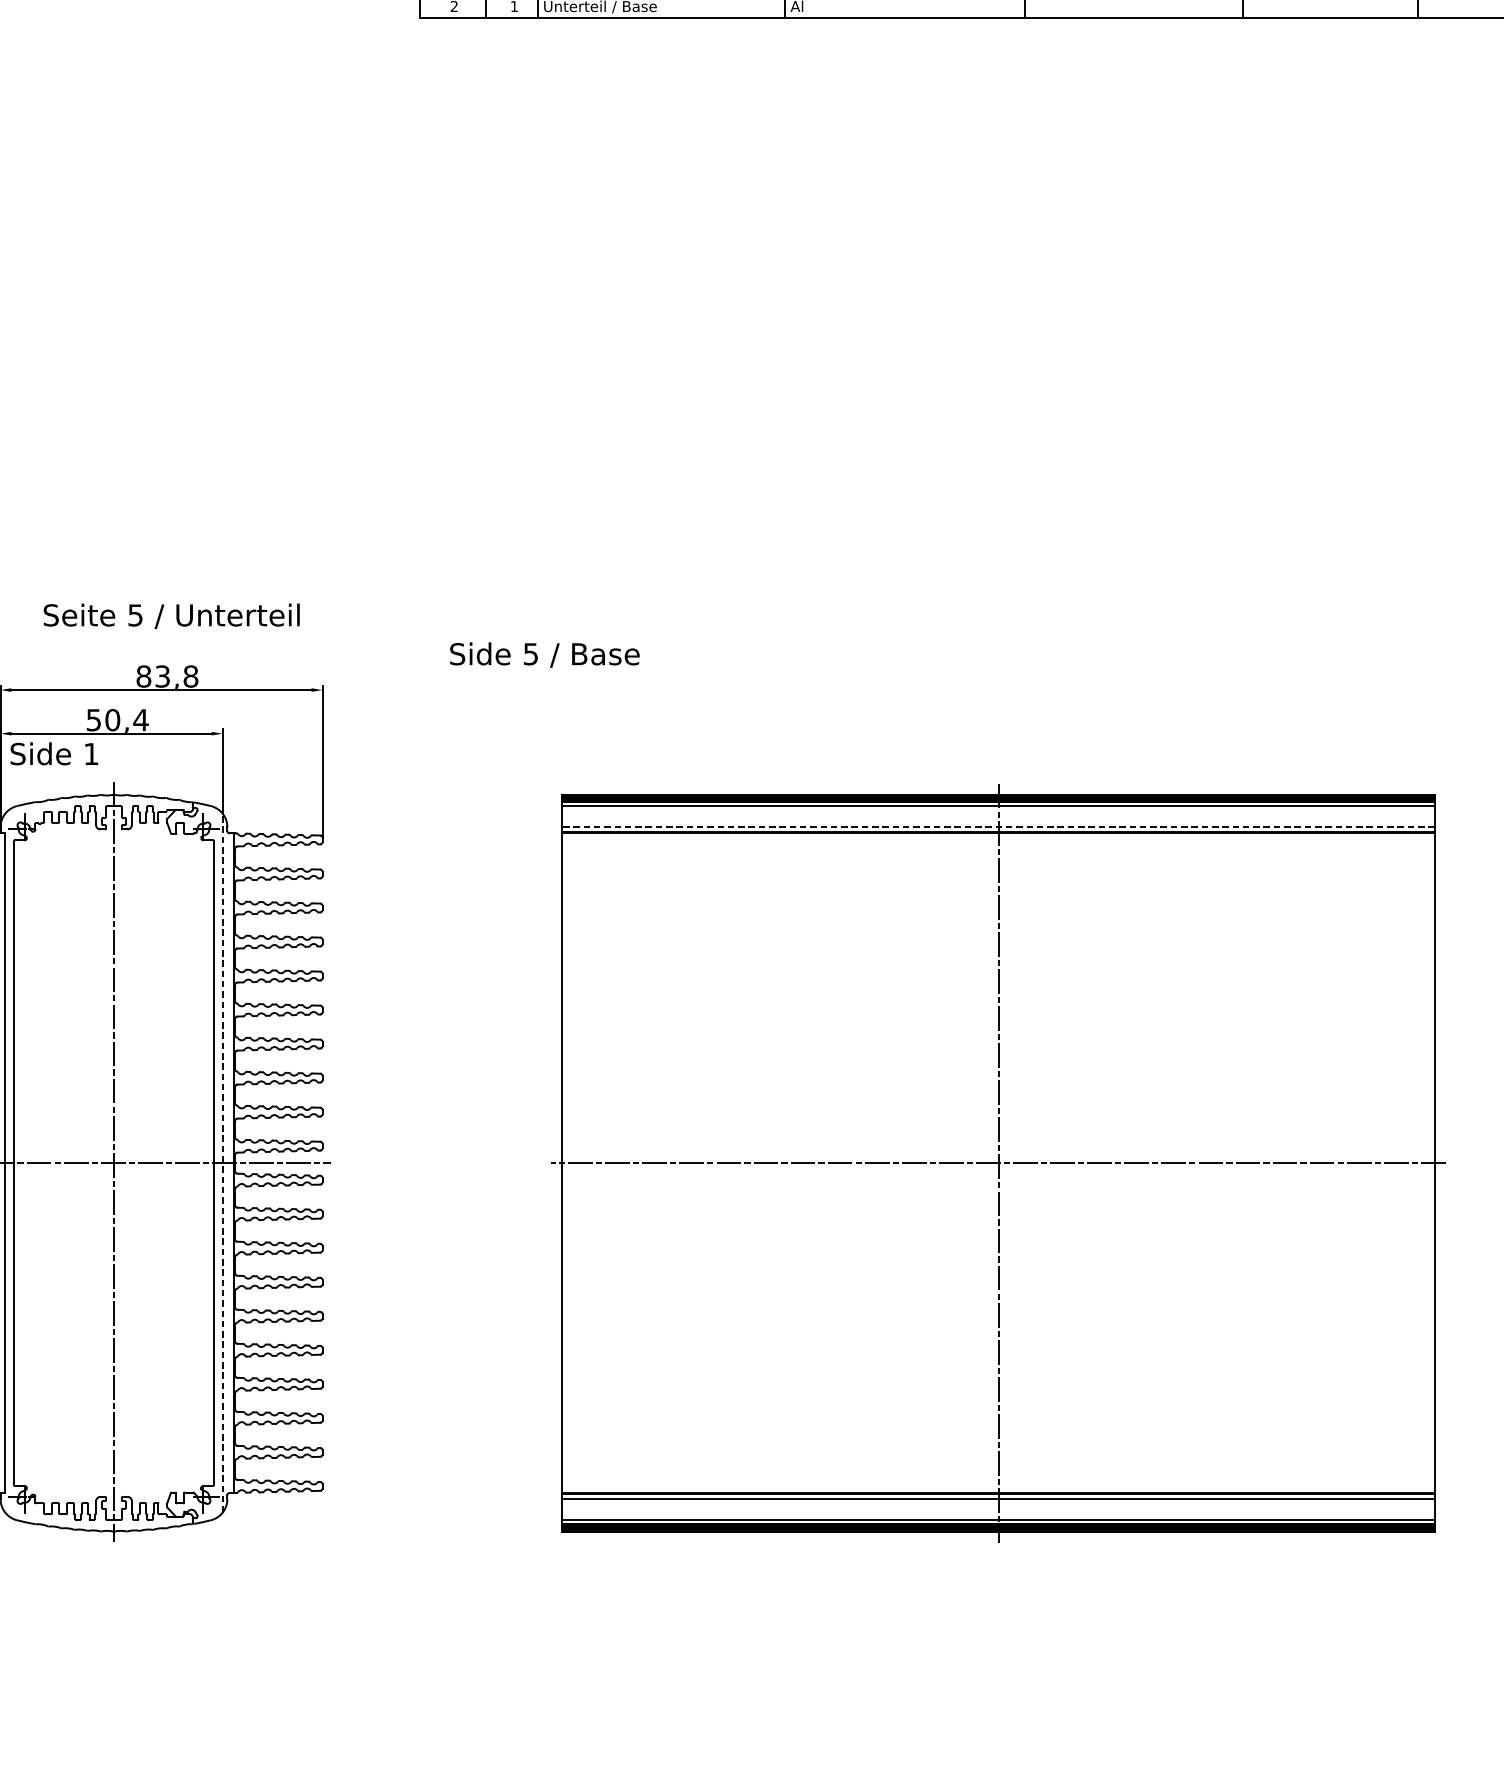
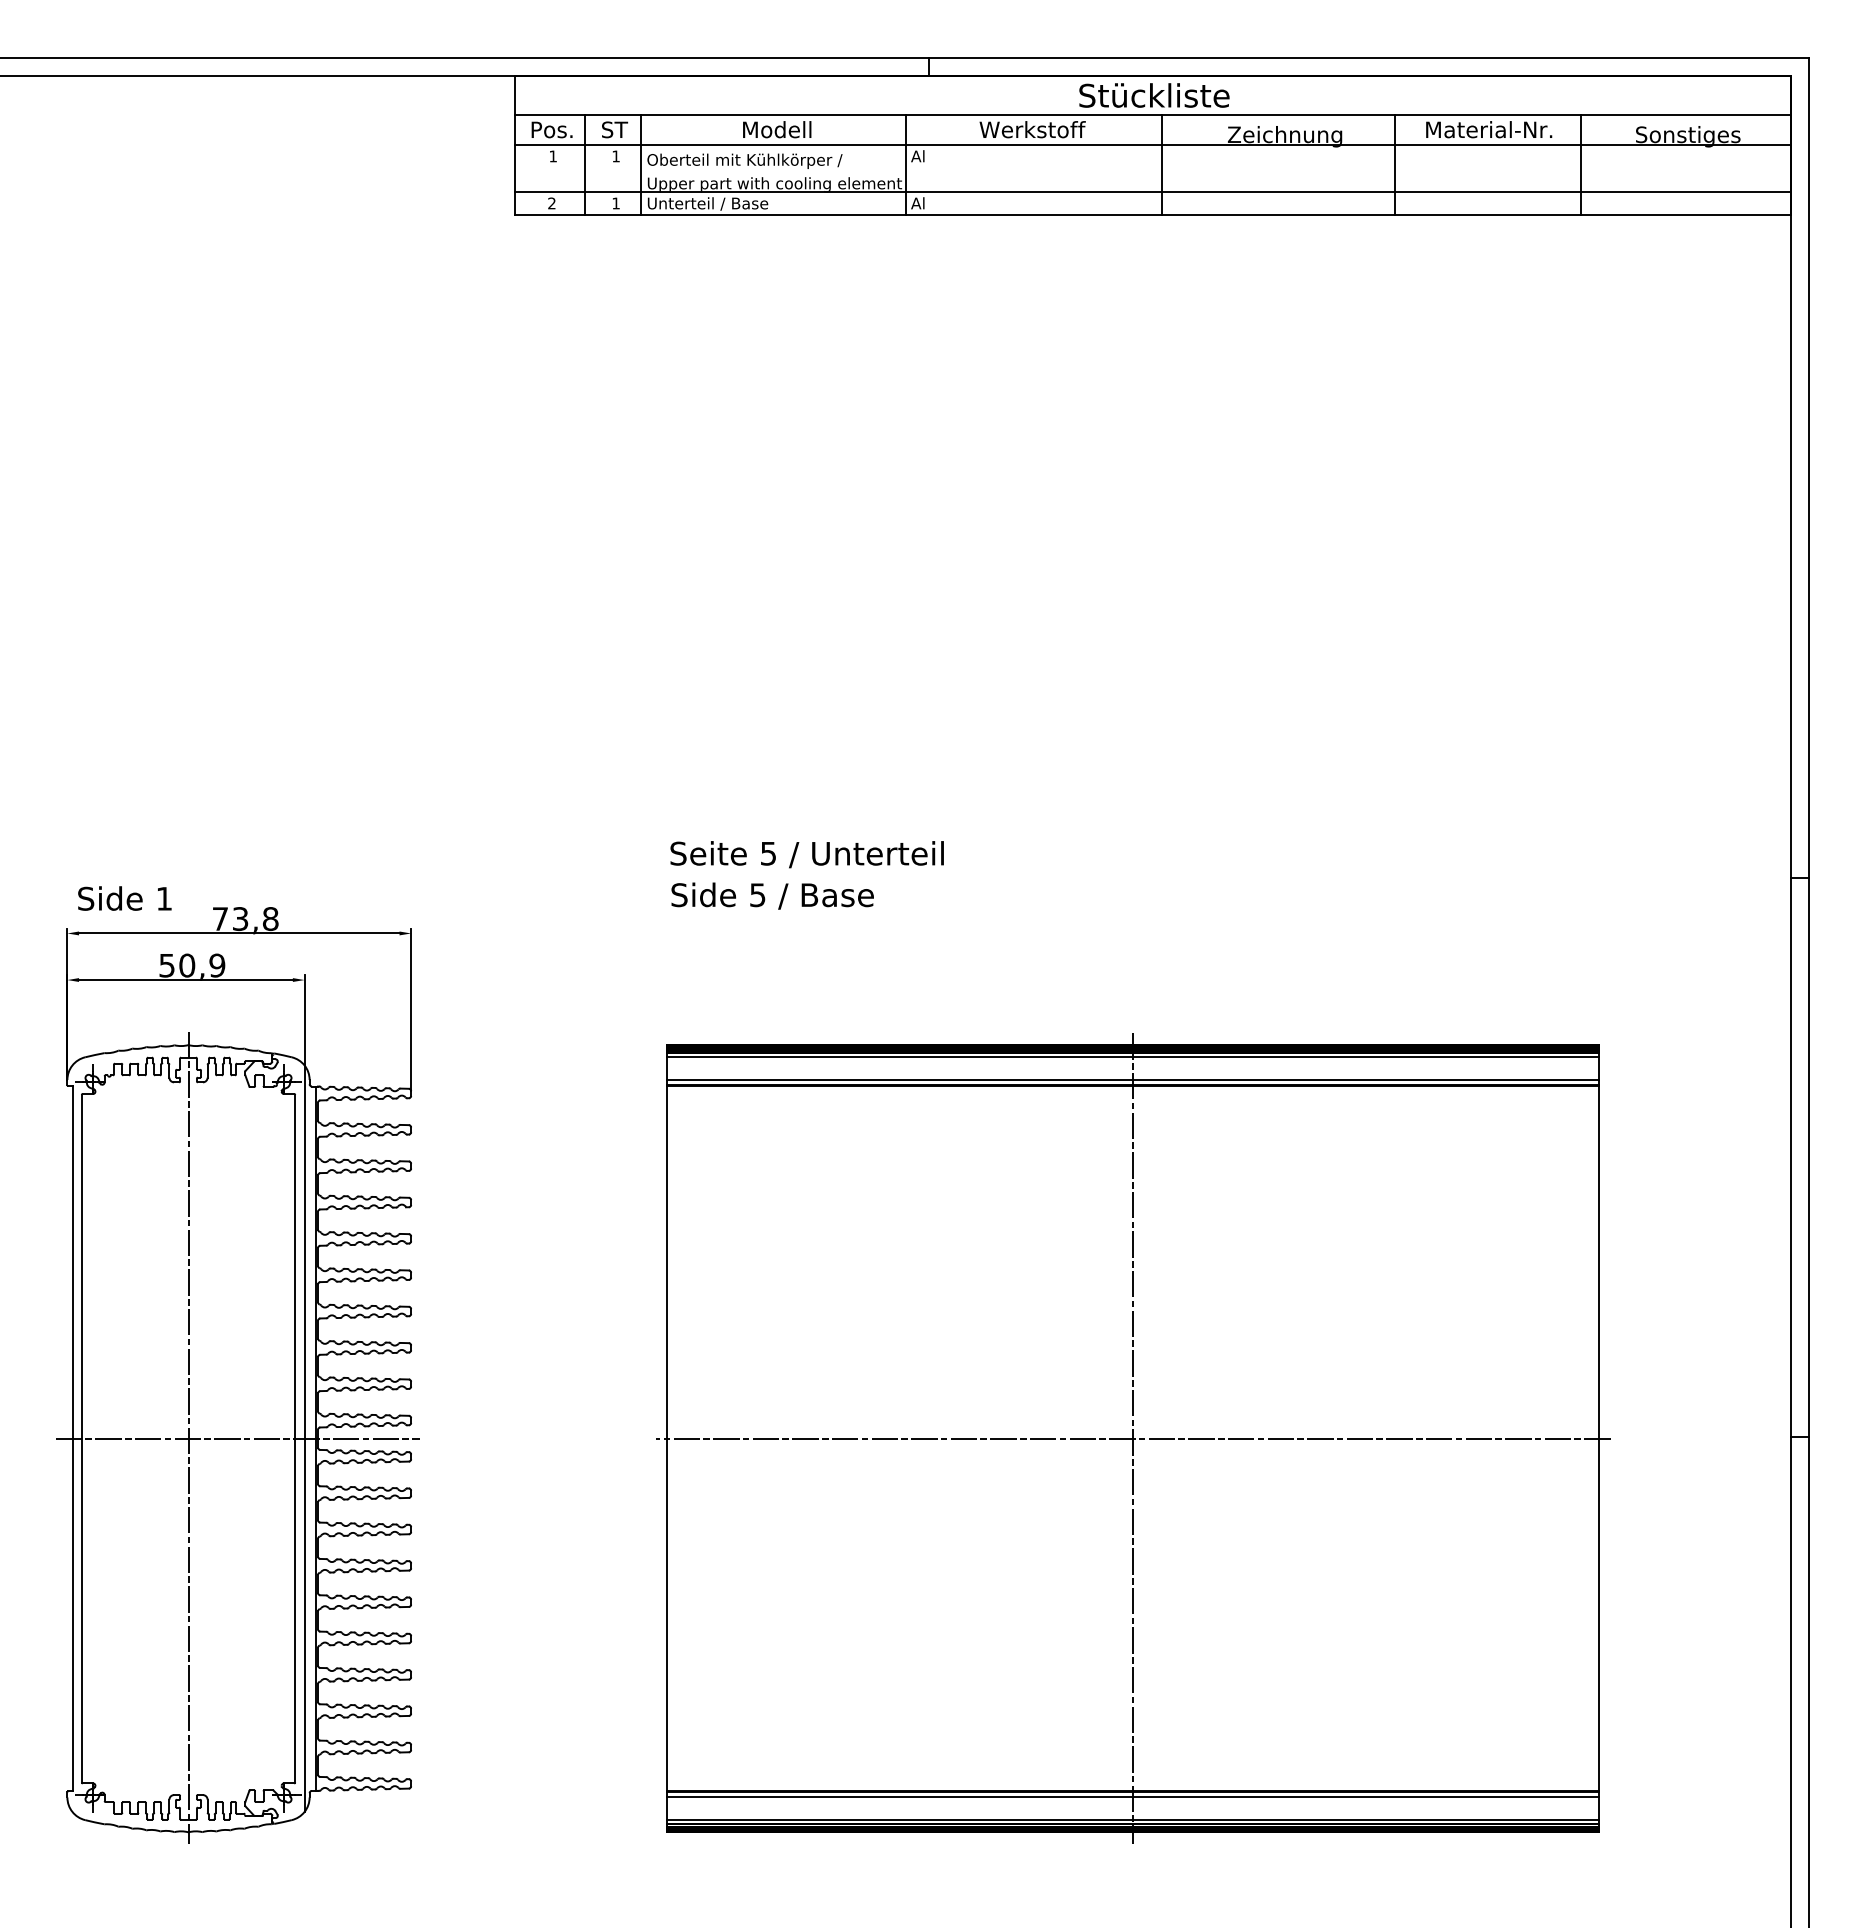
text: (171, 616) -> (806, 854), moved
text: (544, 654) -> (772, 895), moved
text: (143, 676) -> (220, 919), 83,8 -> 73,8
text: (141, 720) -> (217, 965), 50,4 -> 50,9
text: (54, 753) -> (124, 898), moved
line: (998, 826) -> (1133, 1079), dashed -> solid
line: (222, 1162) -> (304, 1438), dashed -> solid

